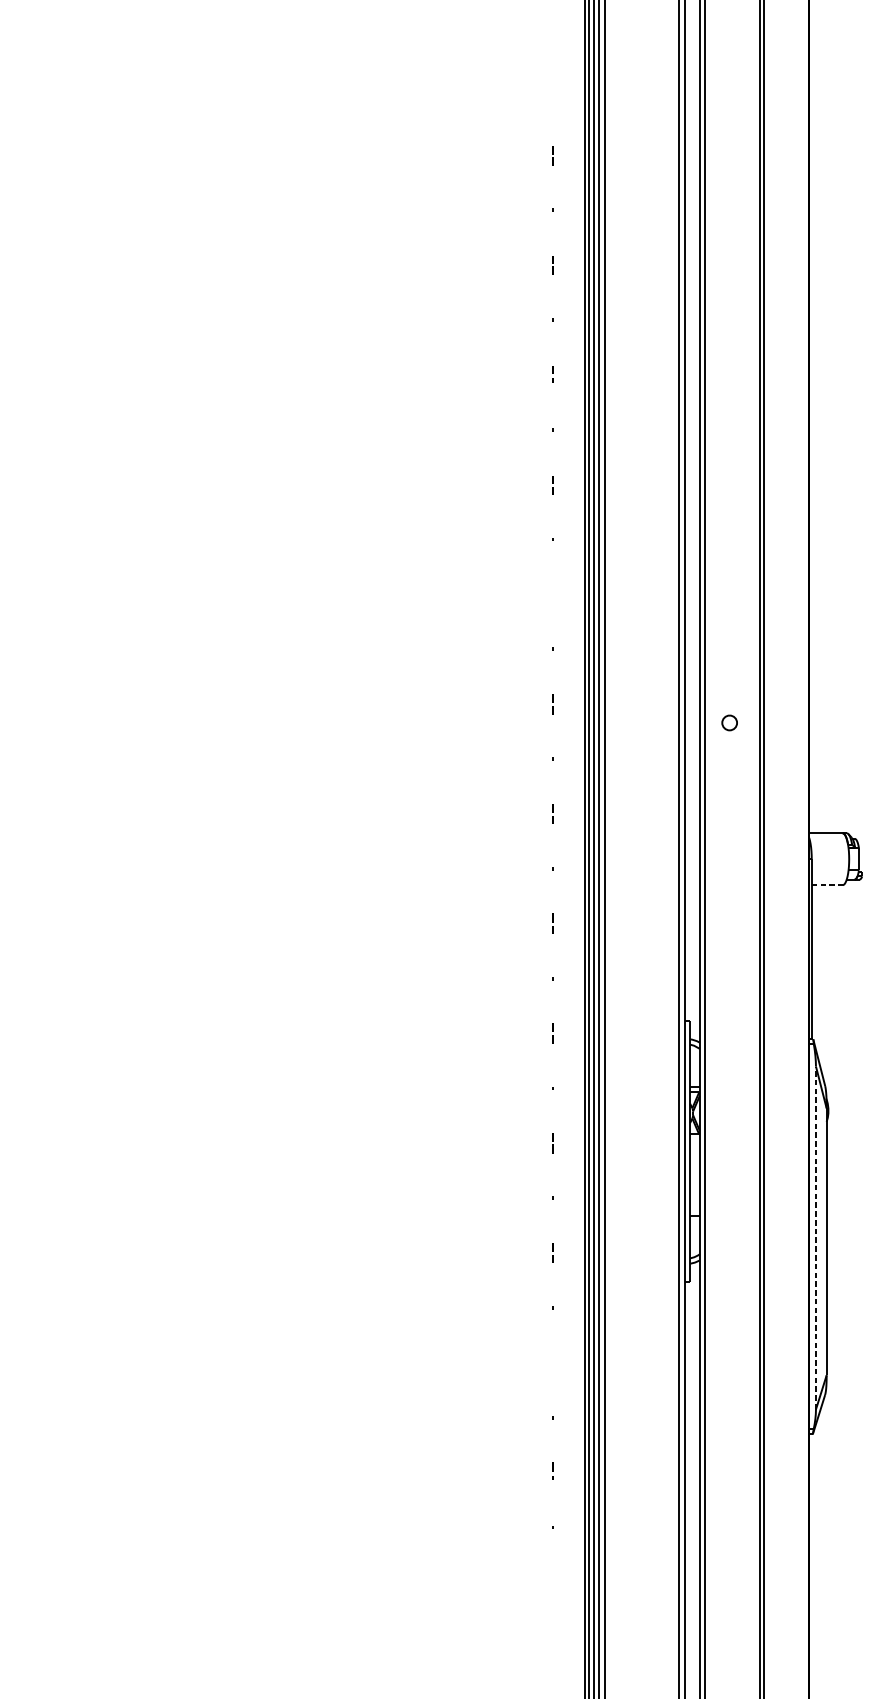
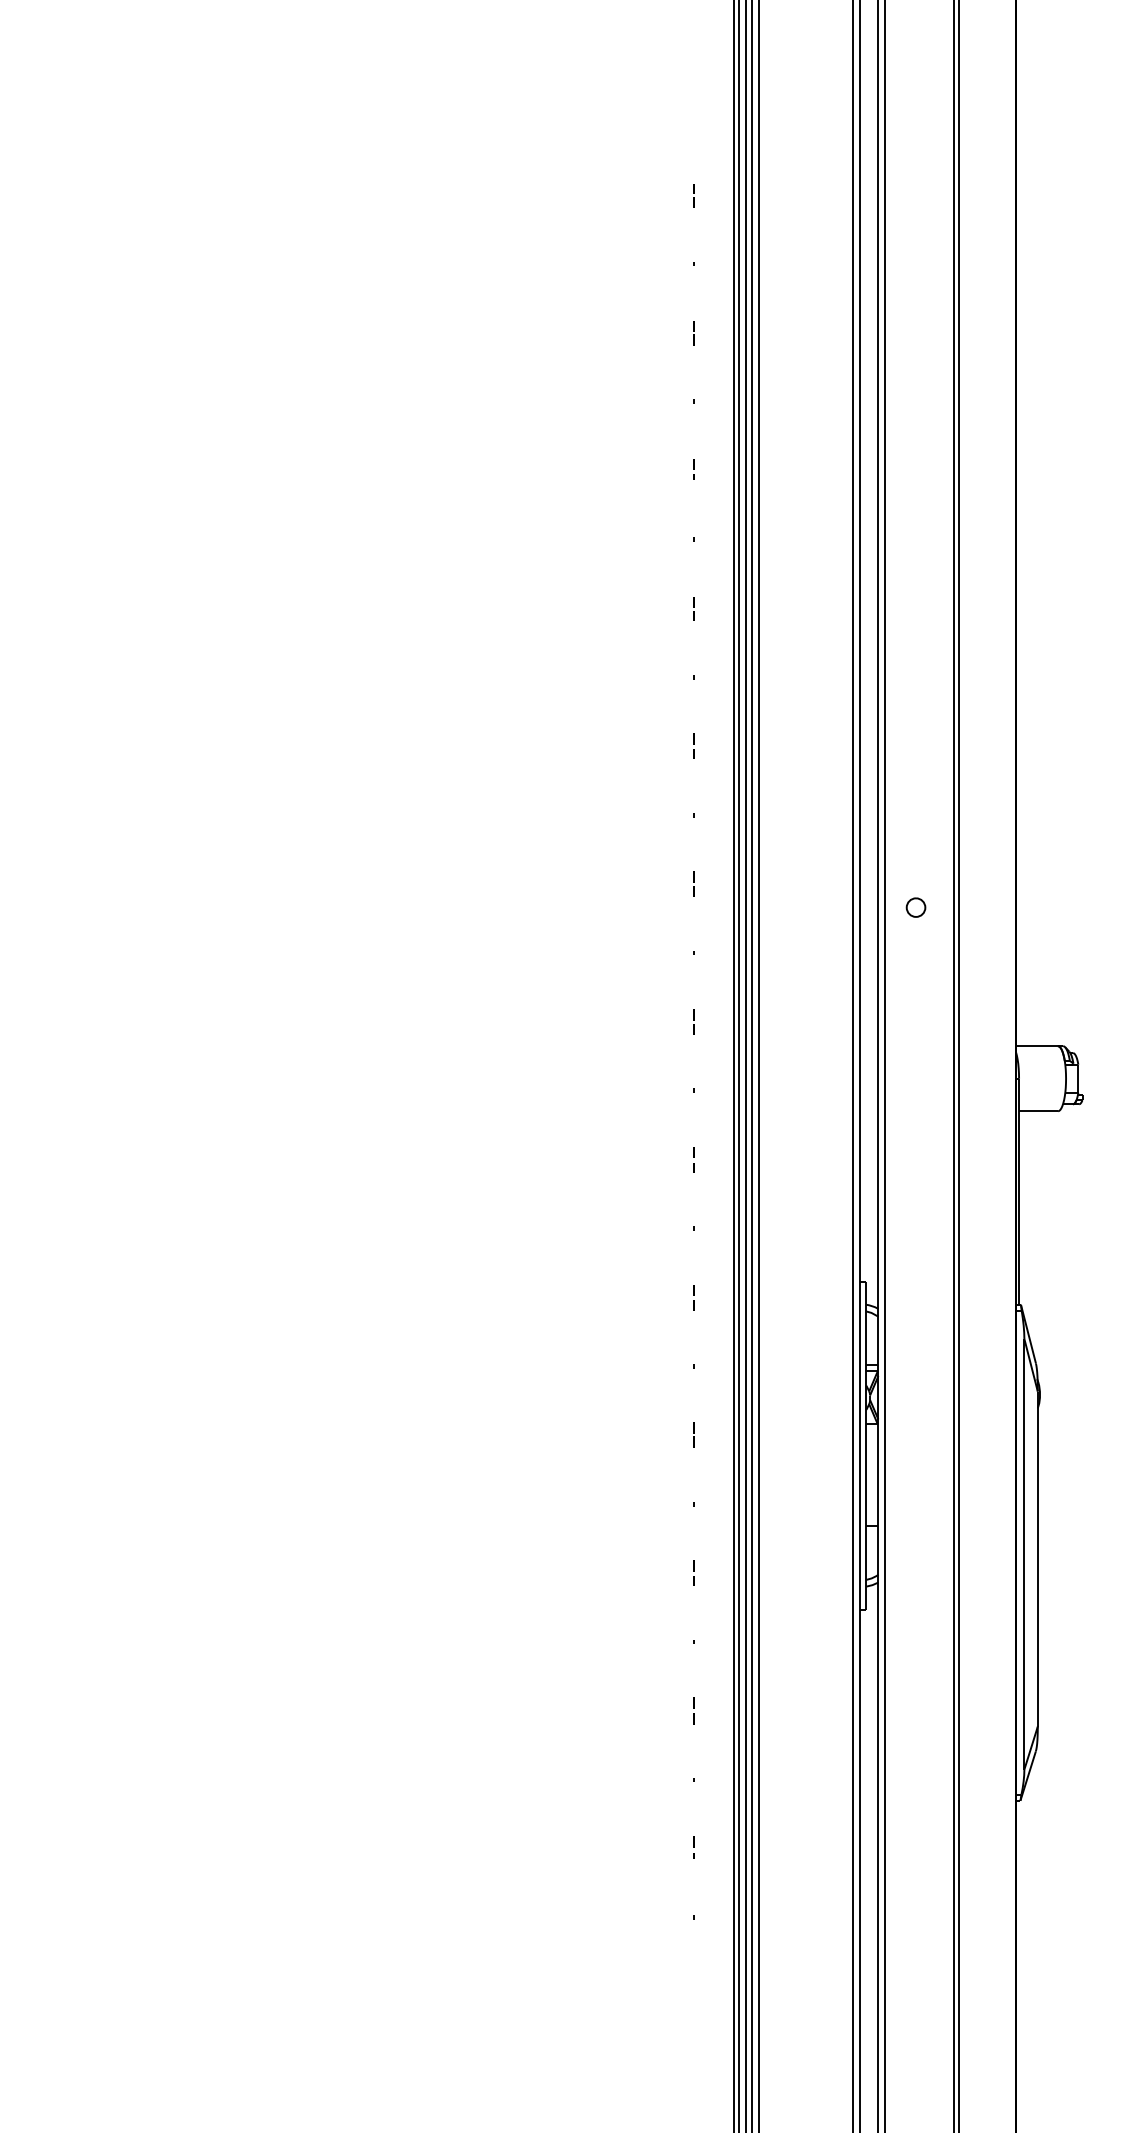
line: (552, 593) -> (693, 744), added
line: (828, 885) -> (1039, 1111), dashed -> solid
line: (816, 1237) -> (1024, 1553), dashed -> solid
line: (552, 1360) -> (693, 1708), added

